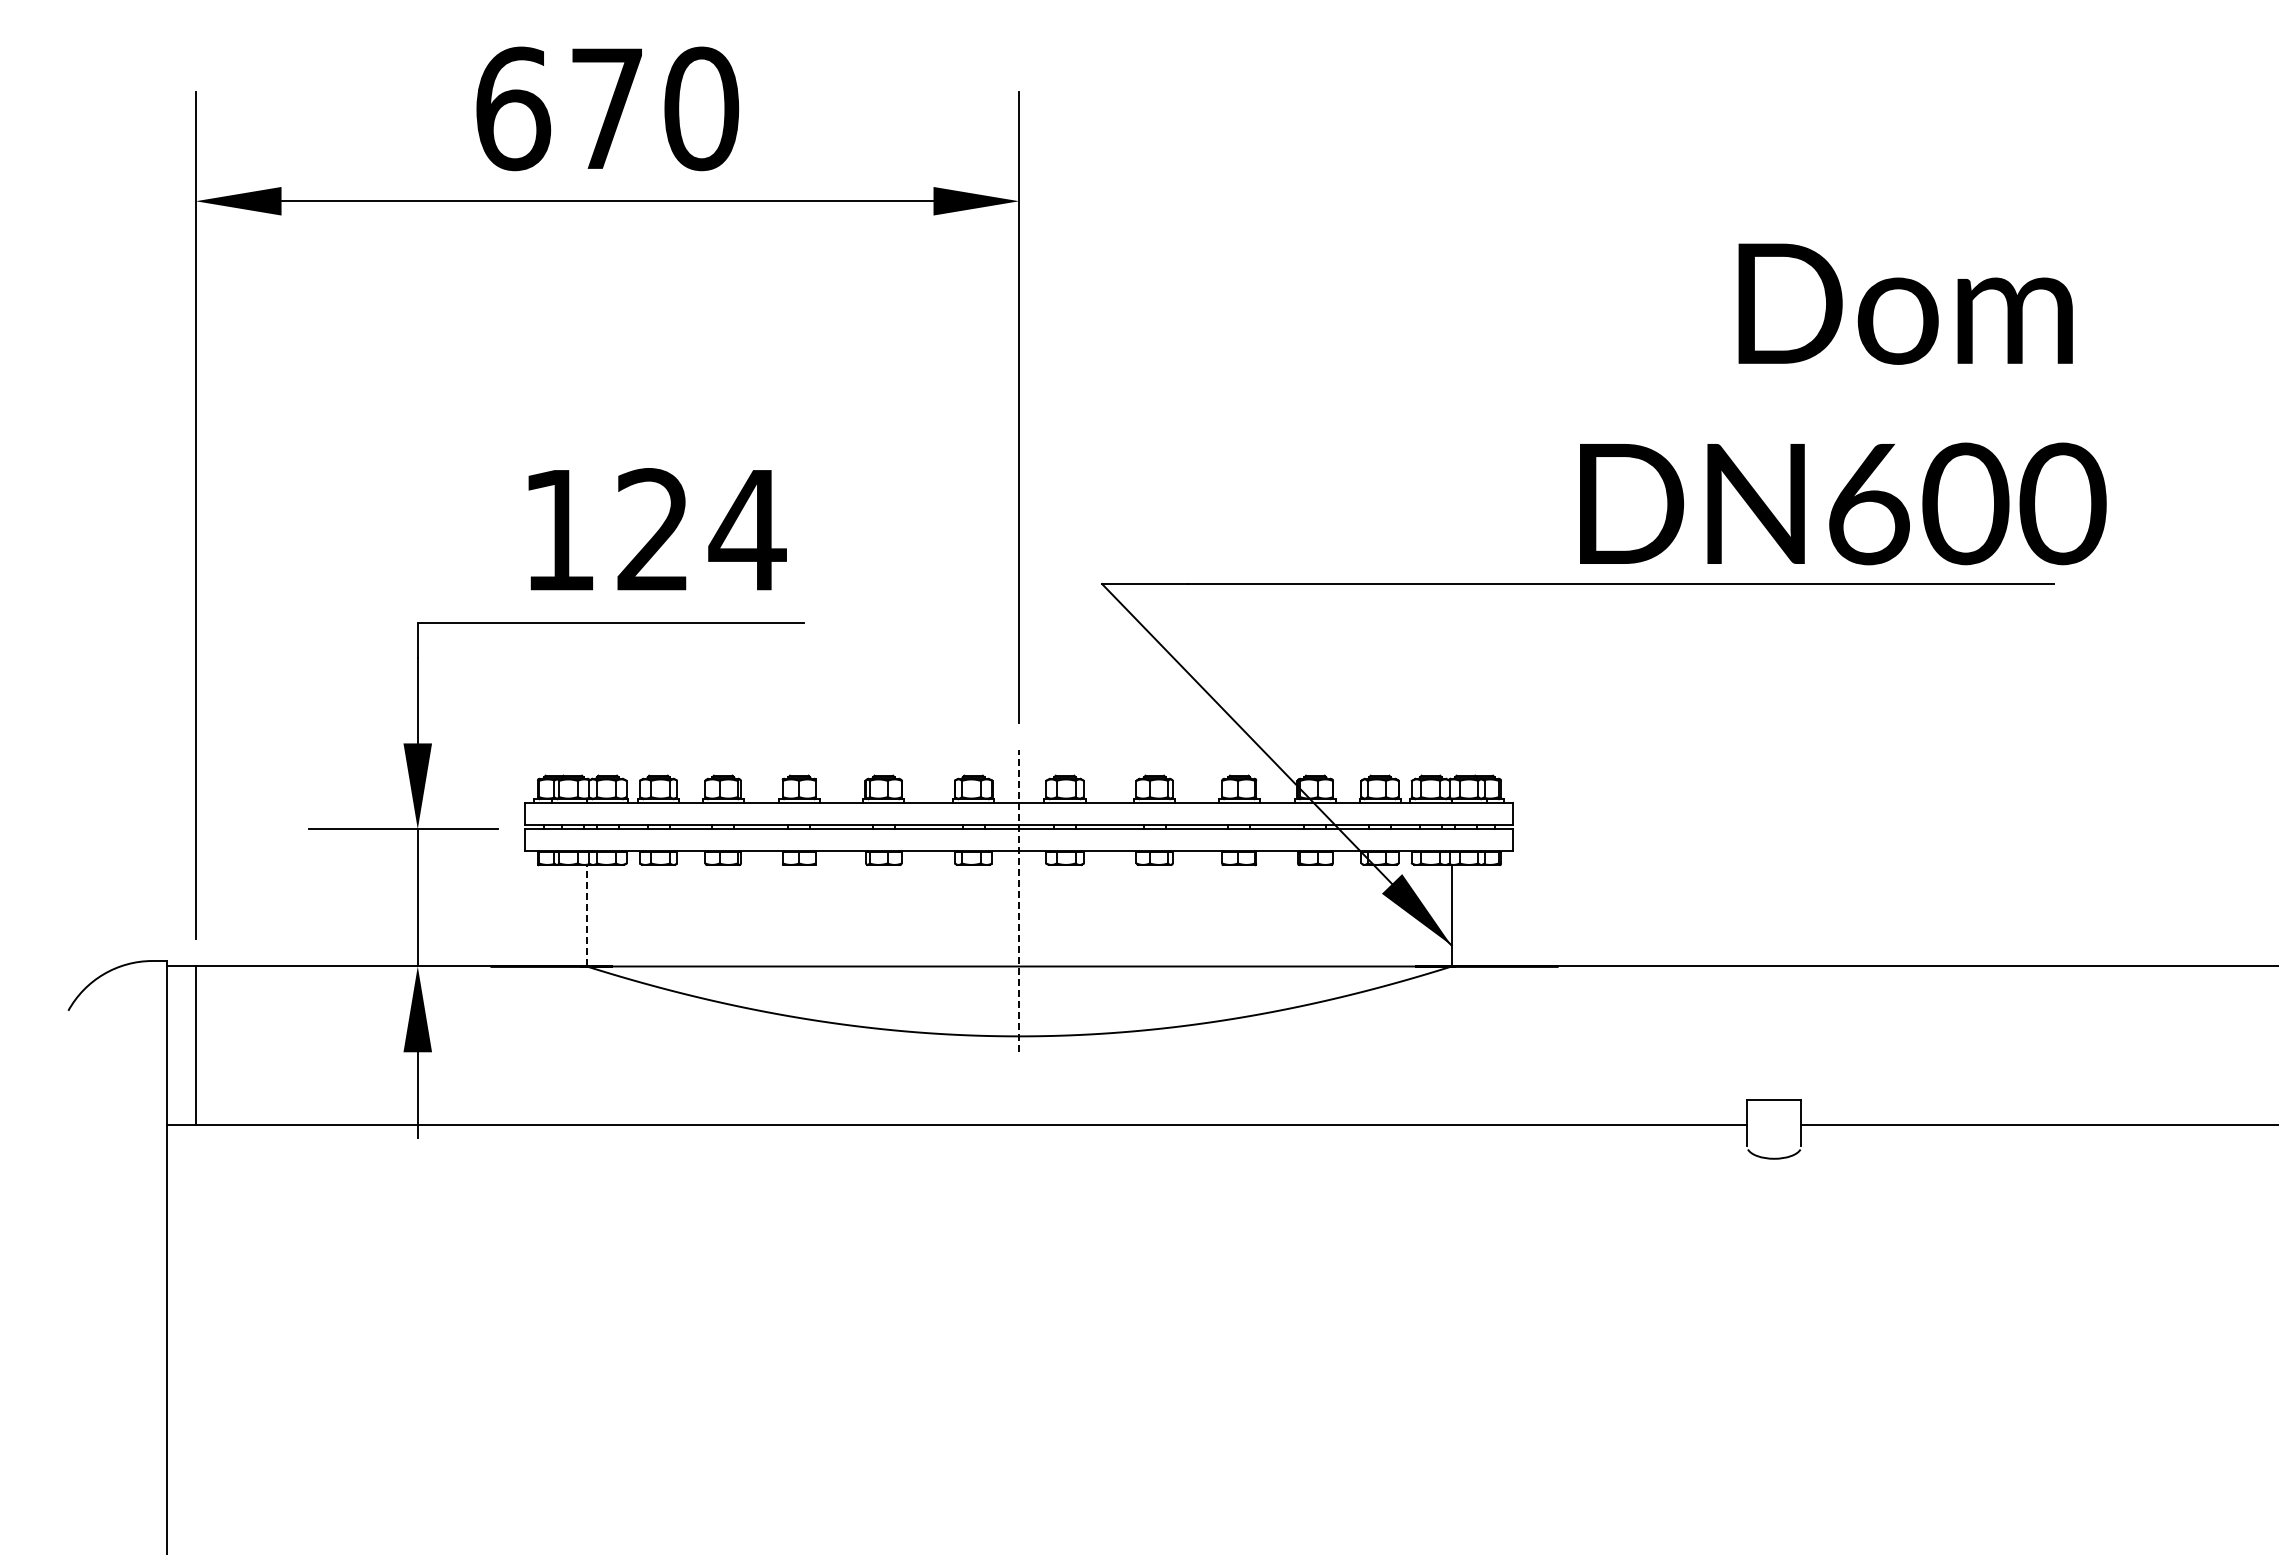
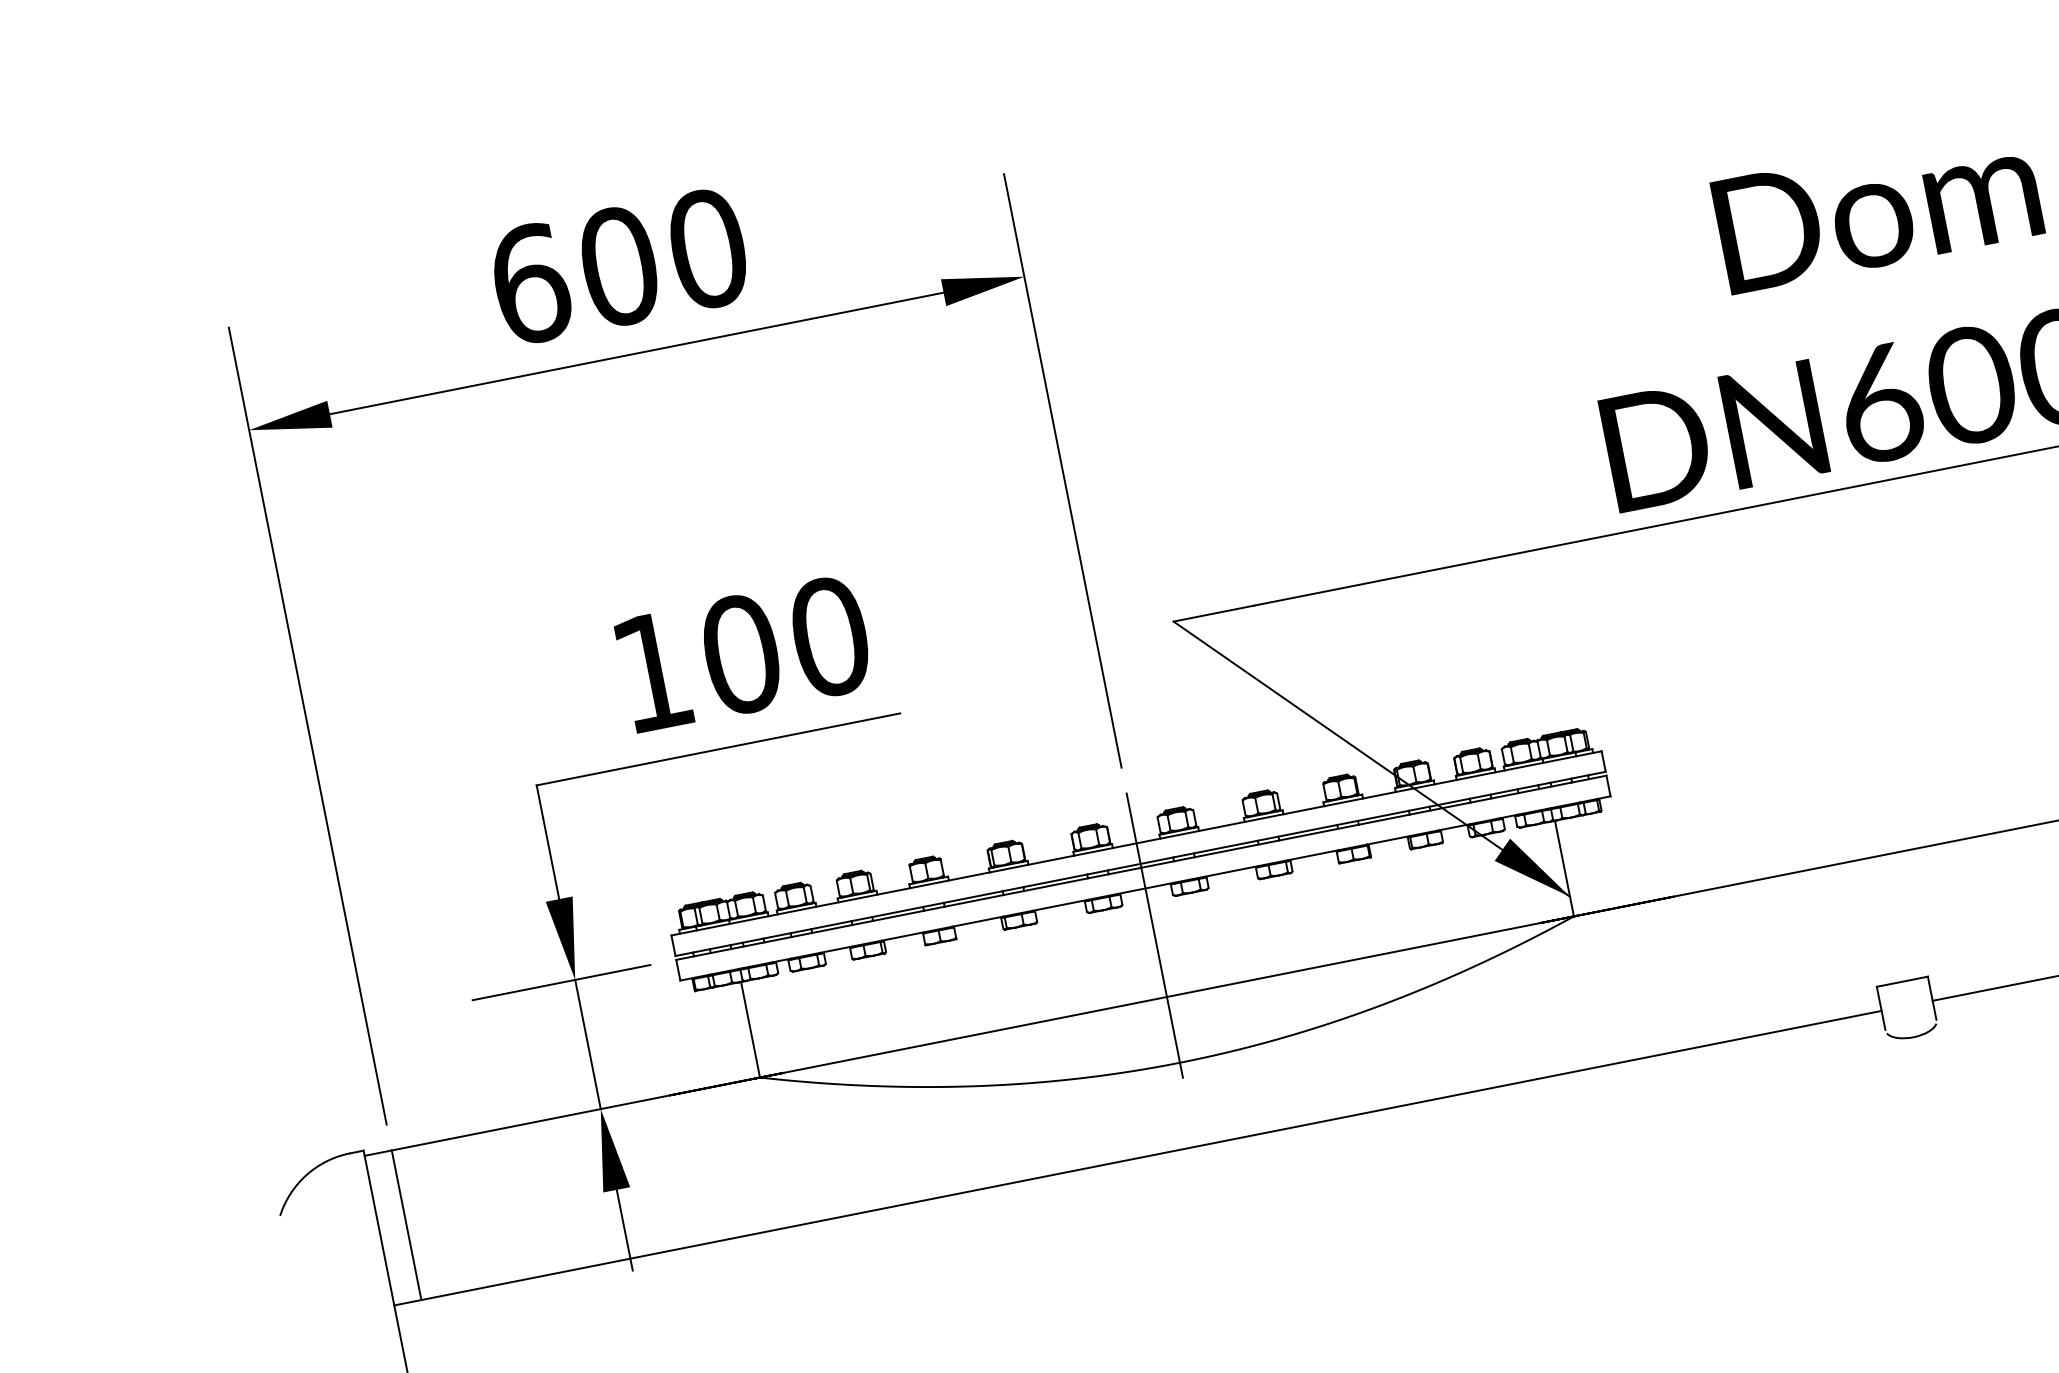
text: (607, 108) -> (619, 266), 670 -> 600
text: (701, 530) -> (786, 645), 124 -> 100
line: (1019, 901) -> (1155, 935), dashed -> solid
line: (586, 915) -> (750, 1029), dashed -> solid

